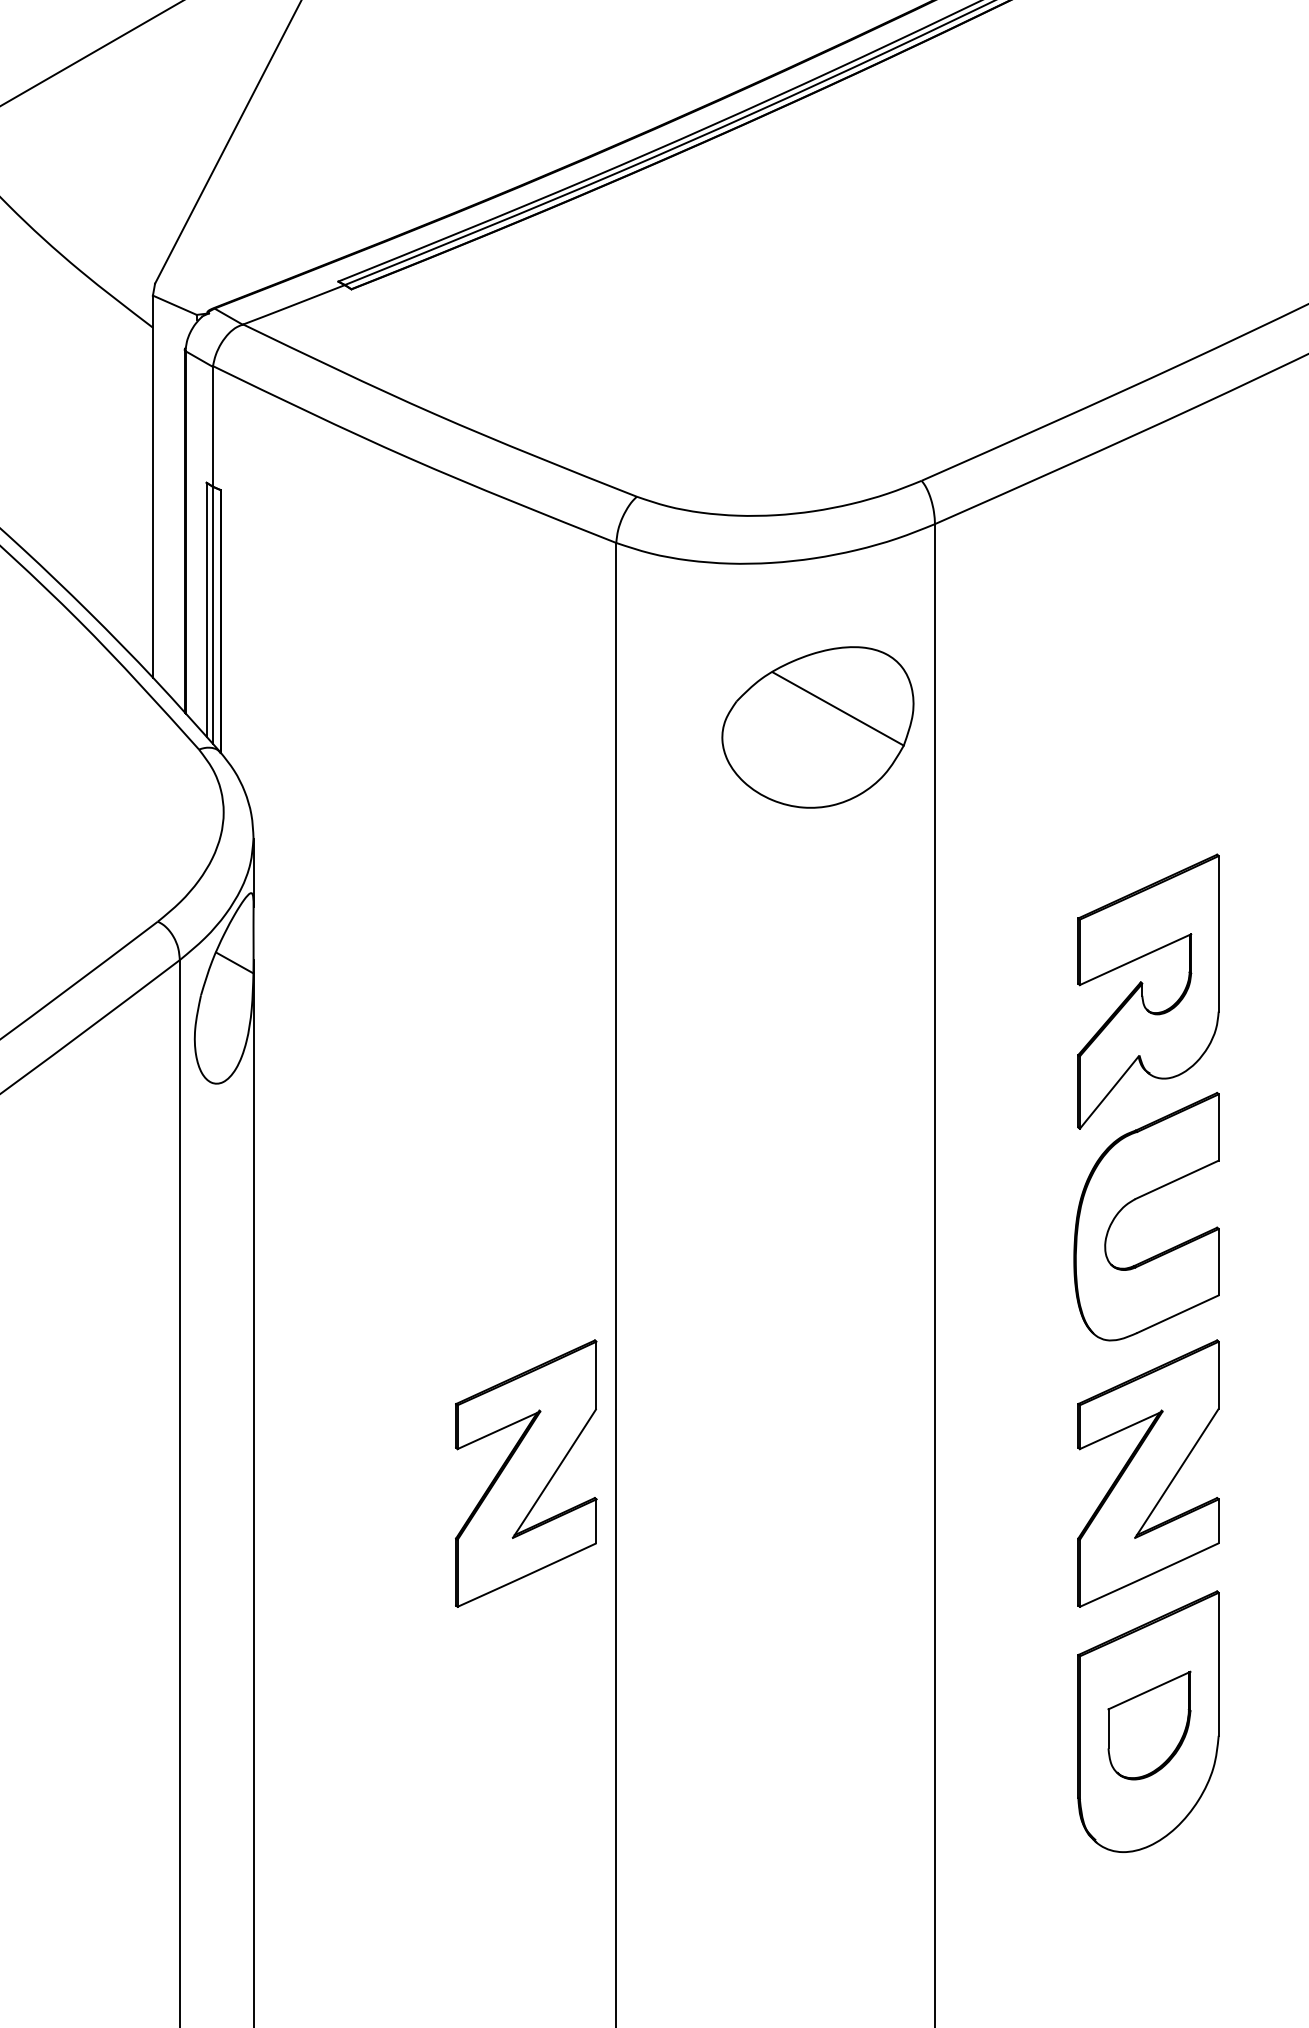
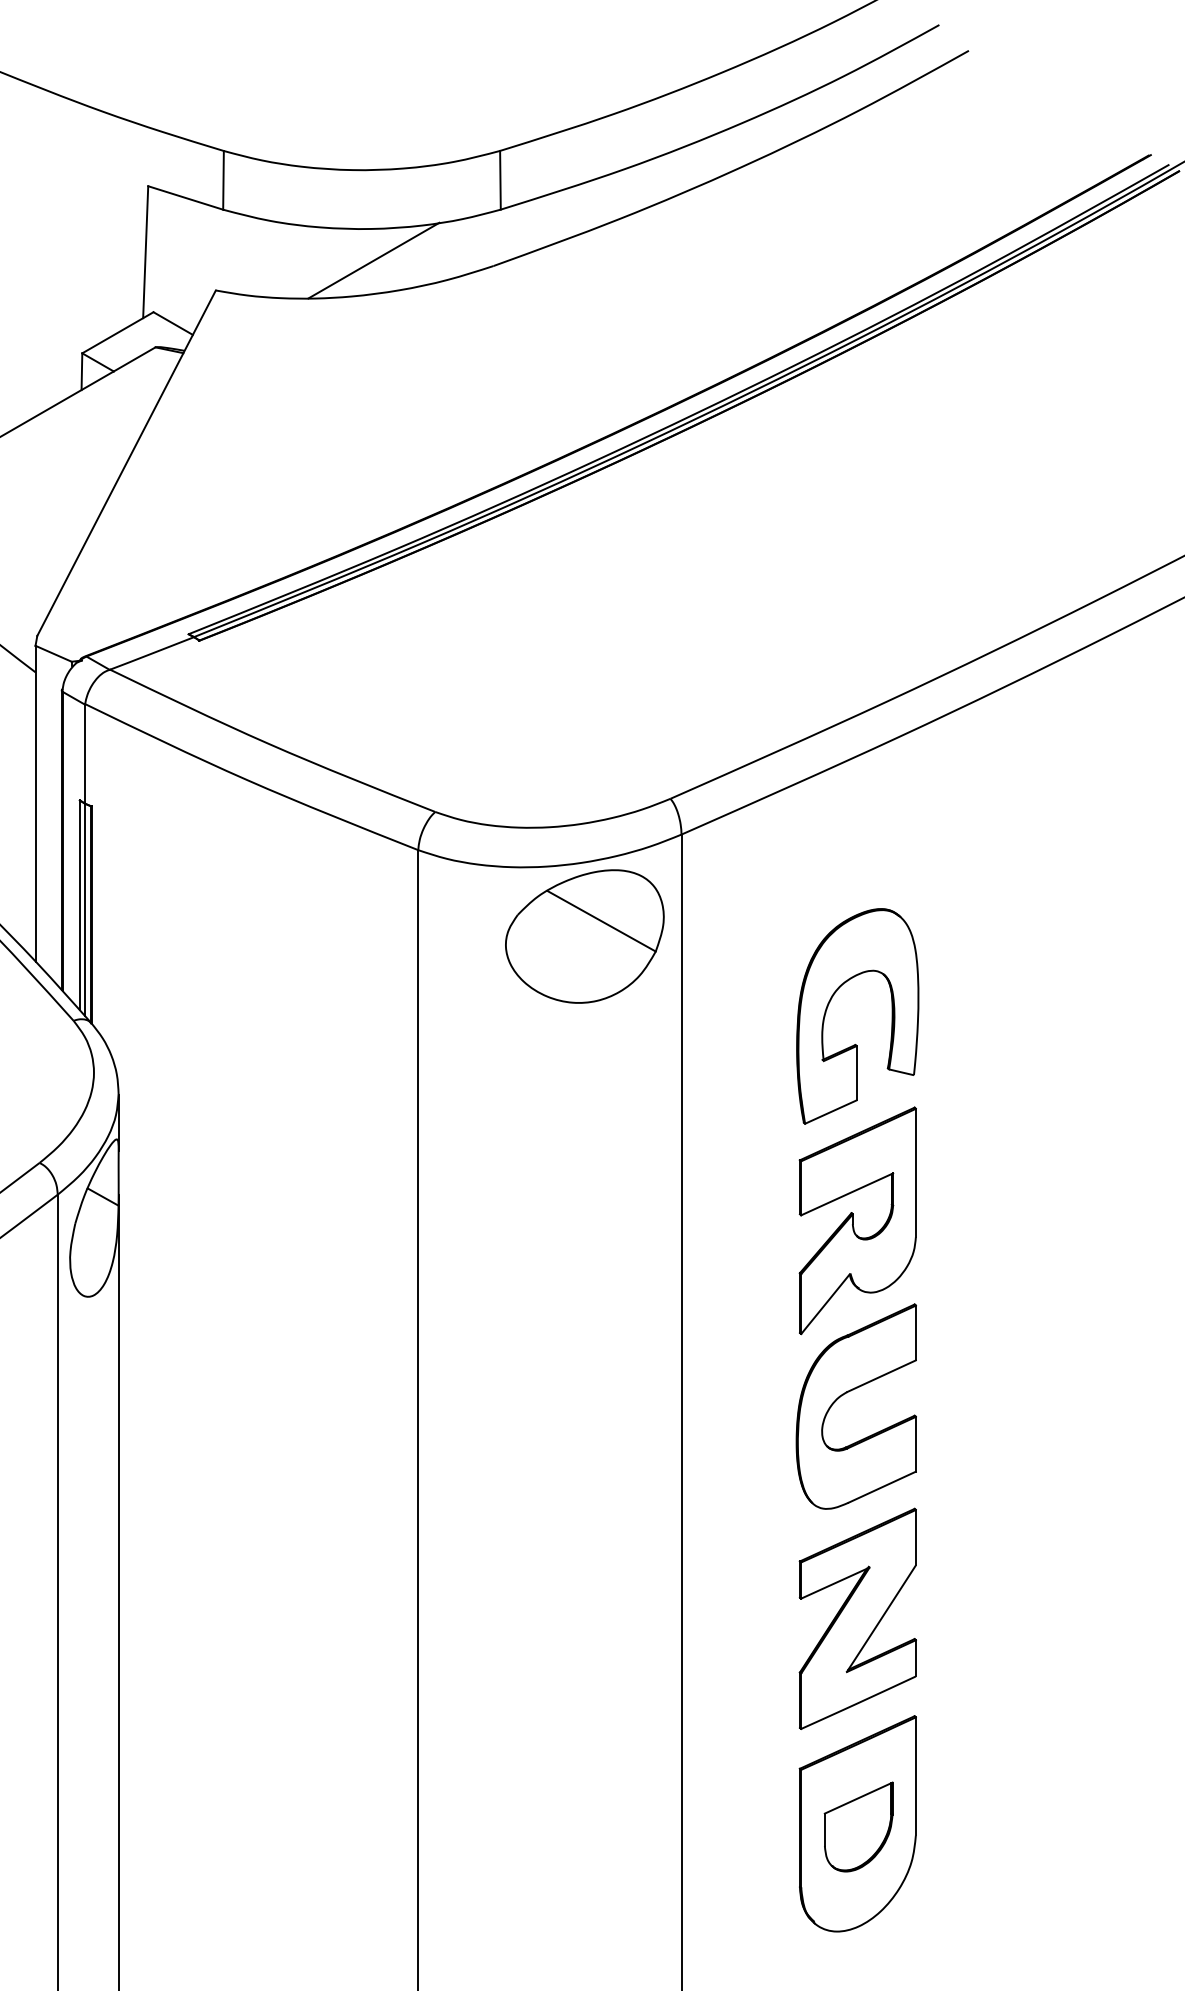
part: (817, 727) -> (584, 936), moved
part: (1146, 778) -> (856, 1044), added
part: (525, 1473) -> (343, 1618), removed

